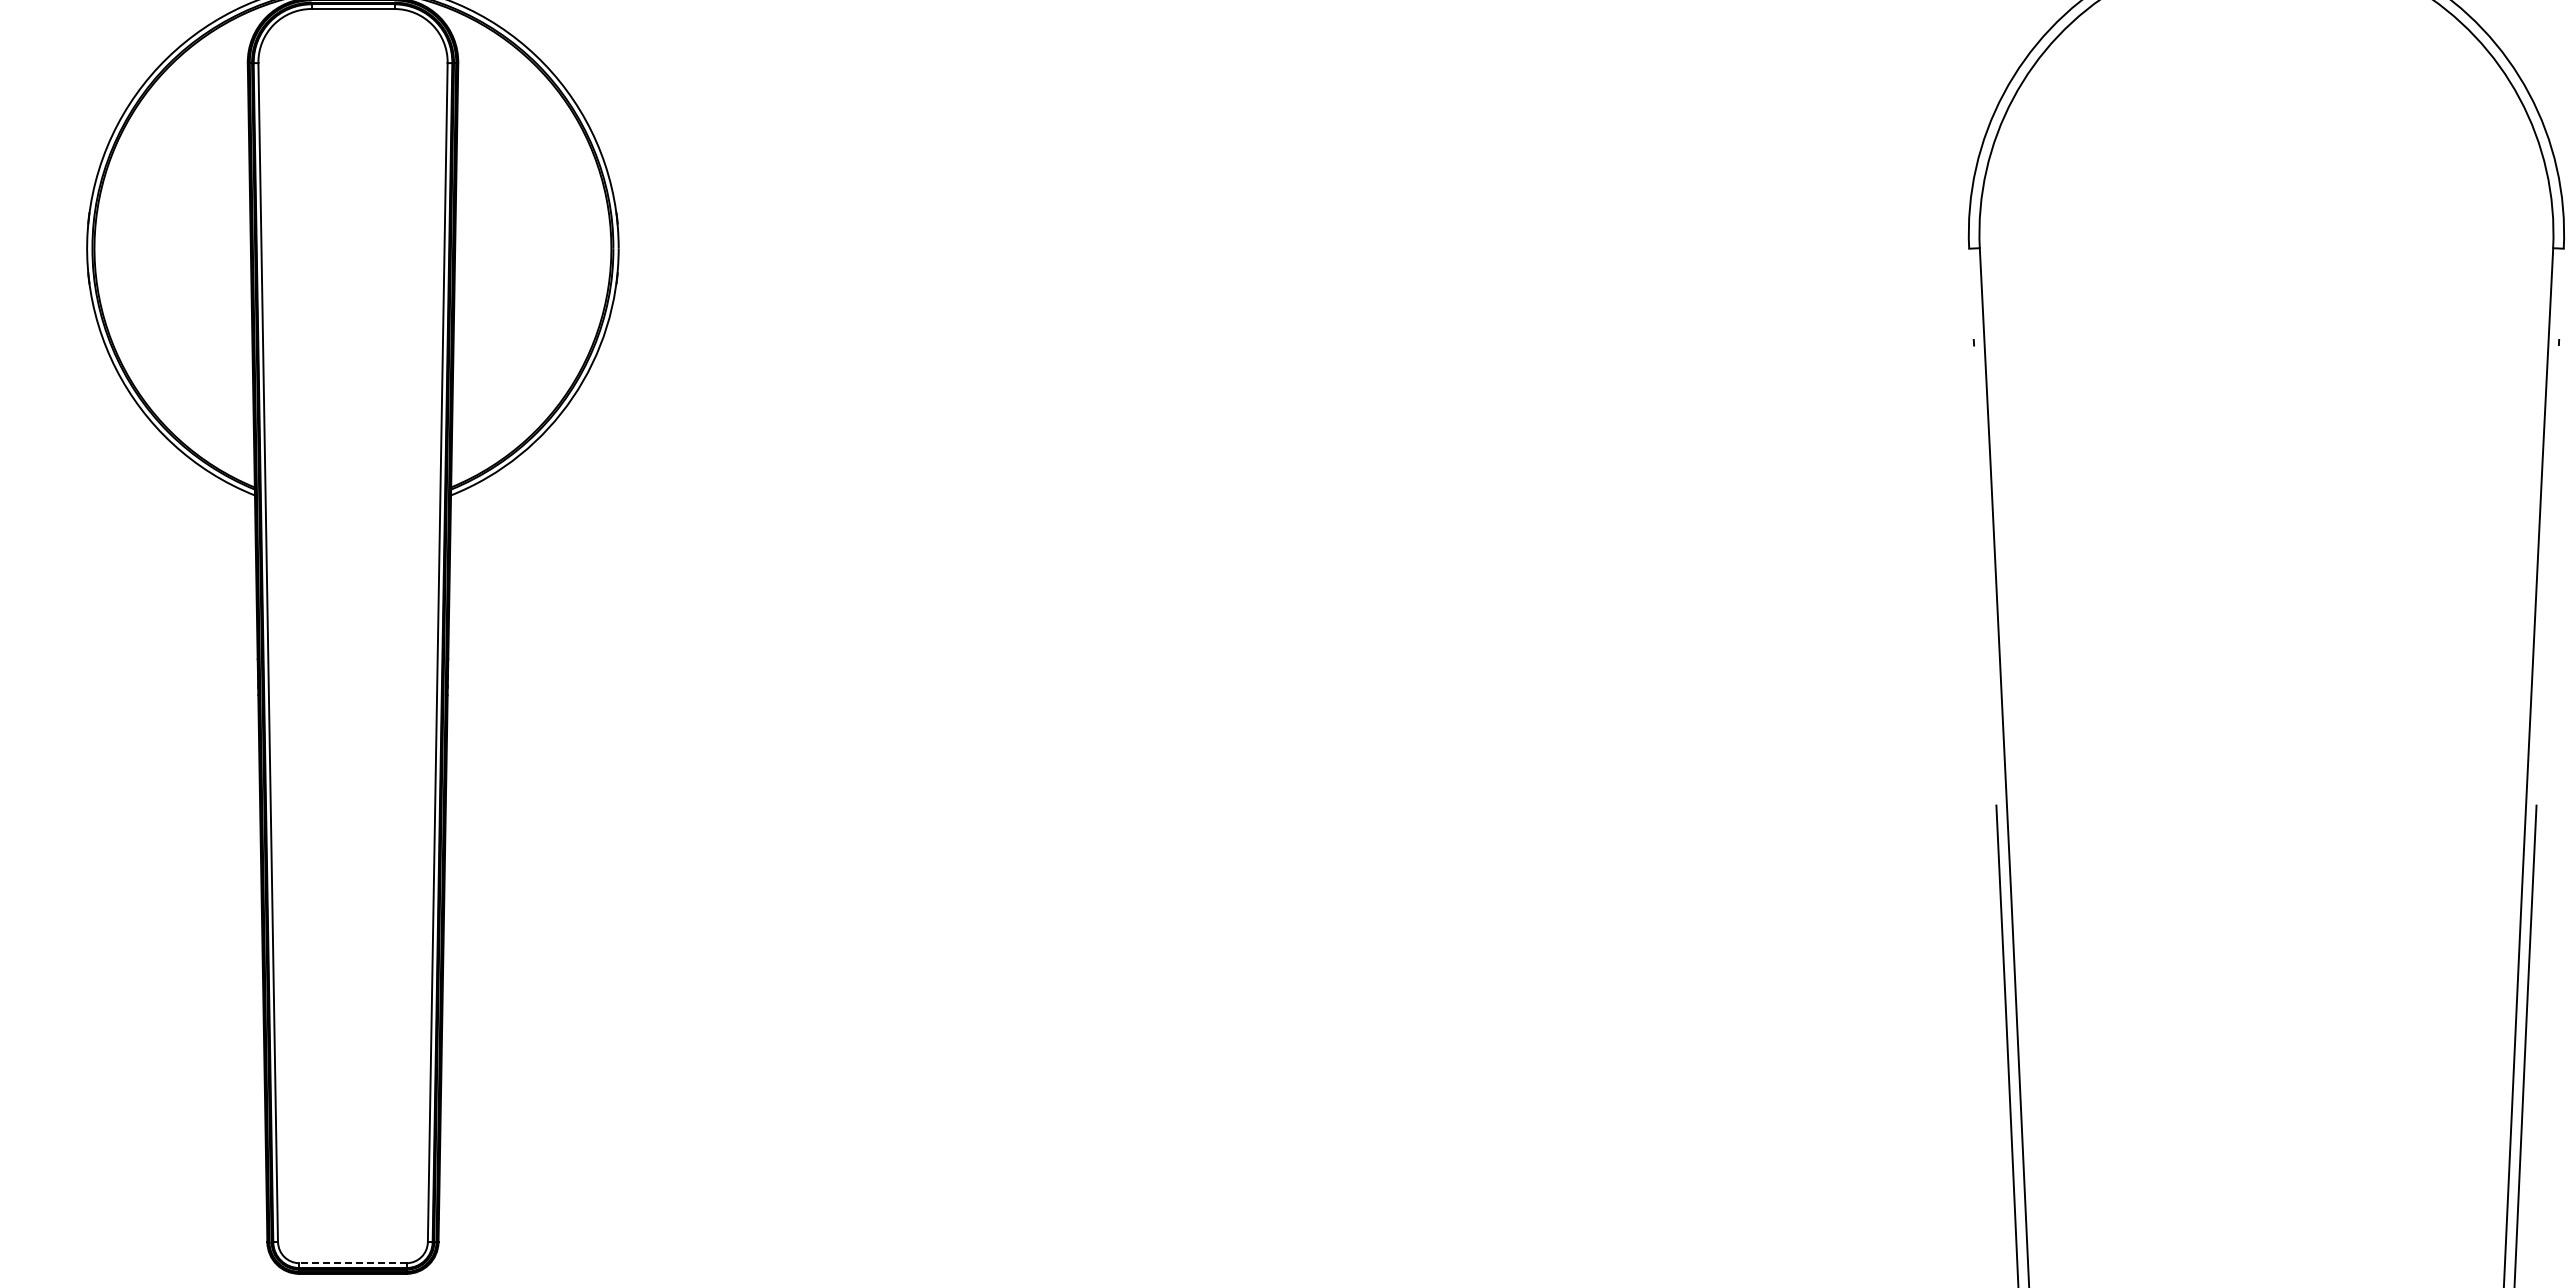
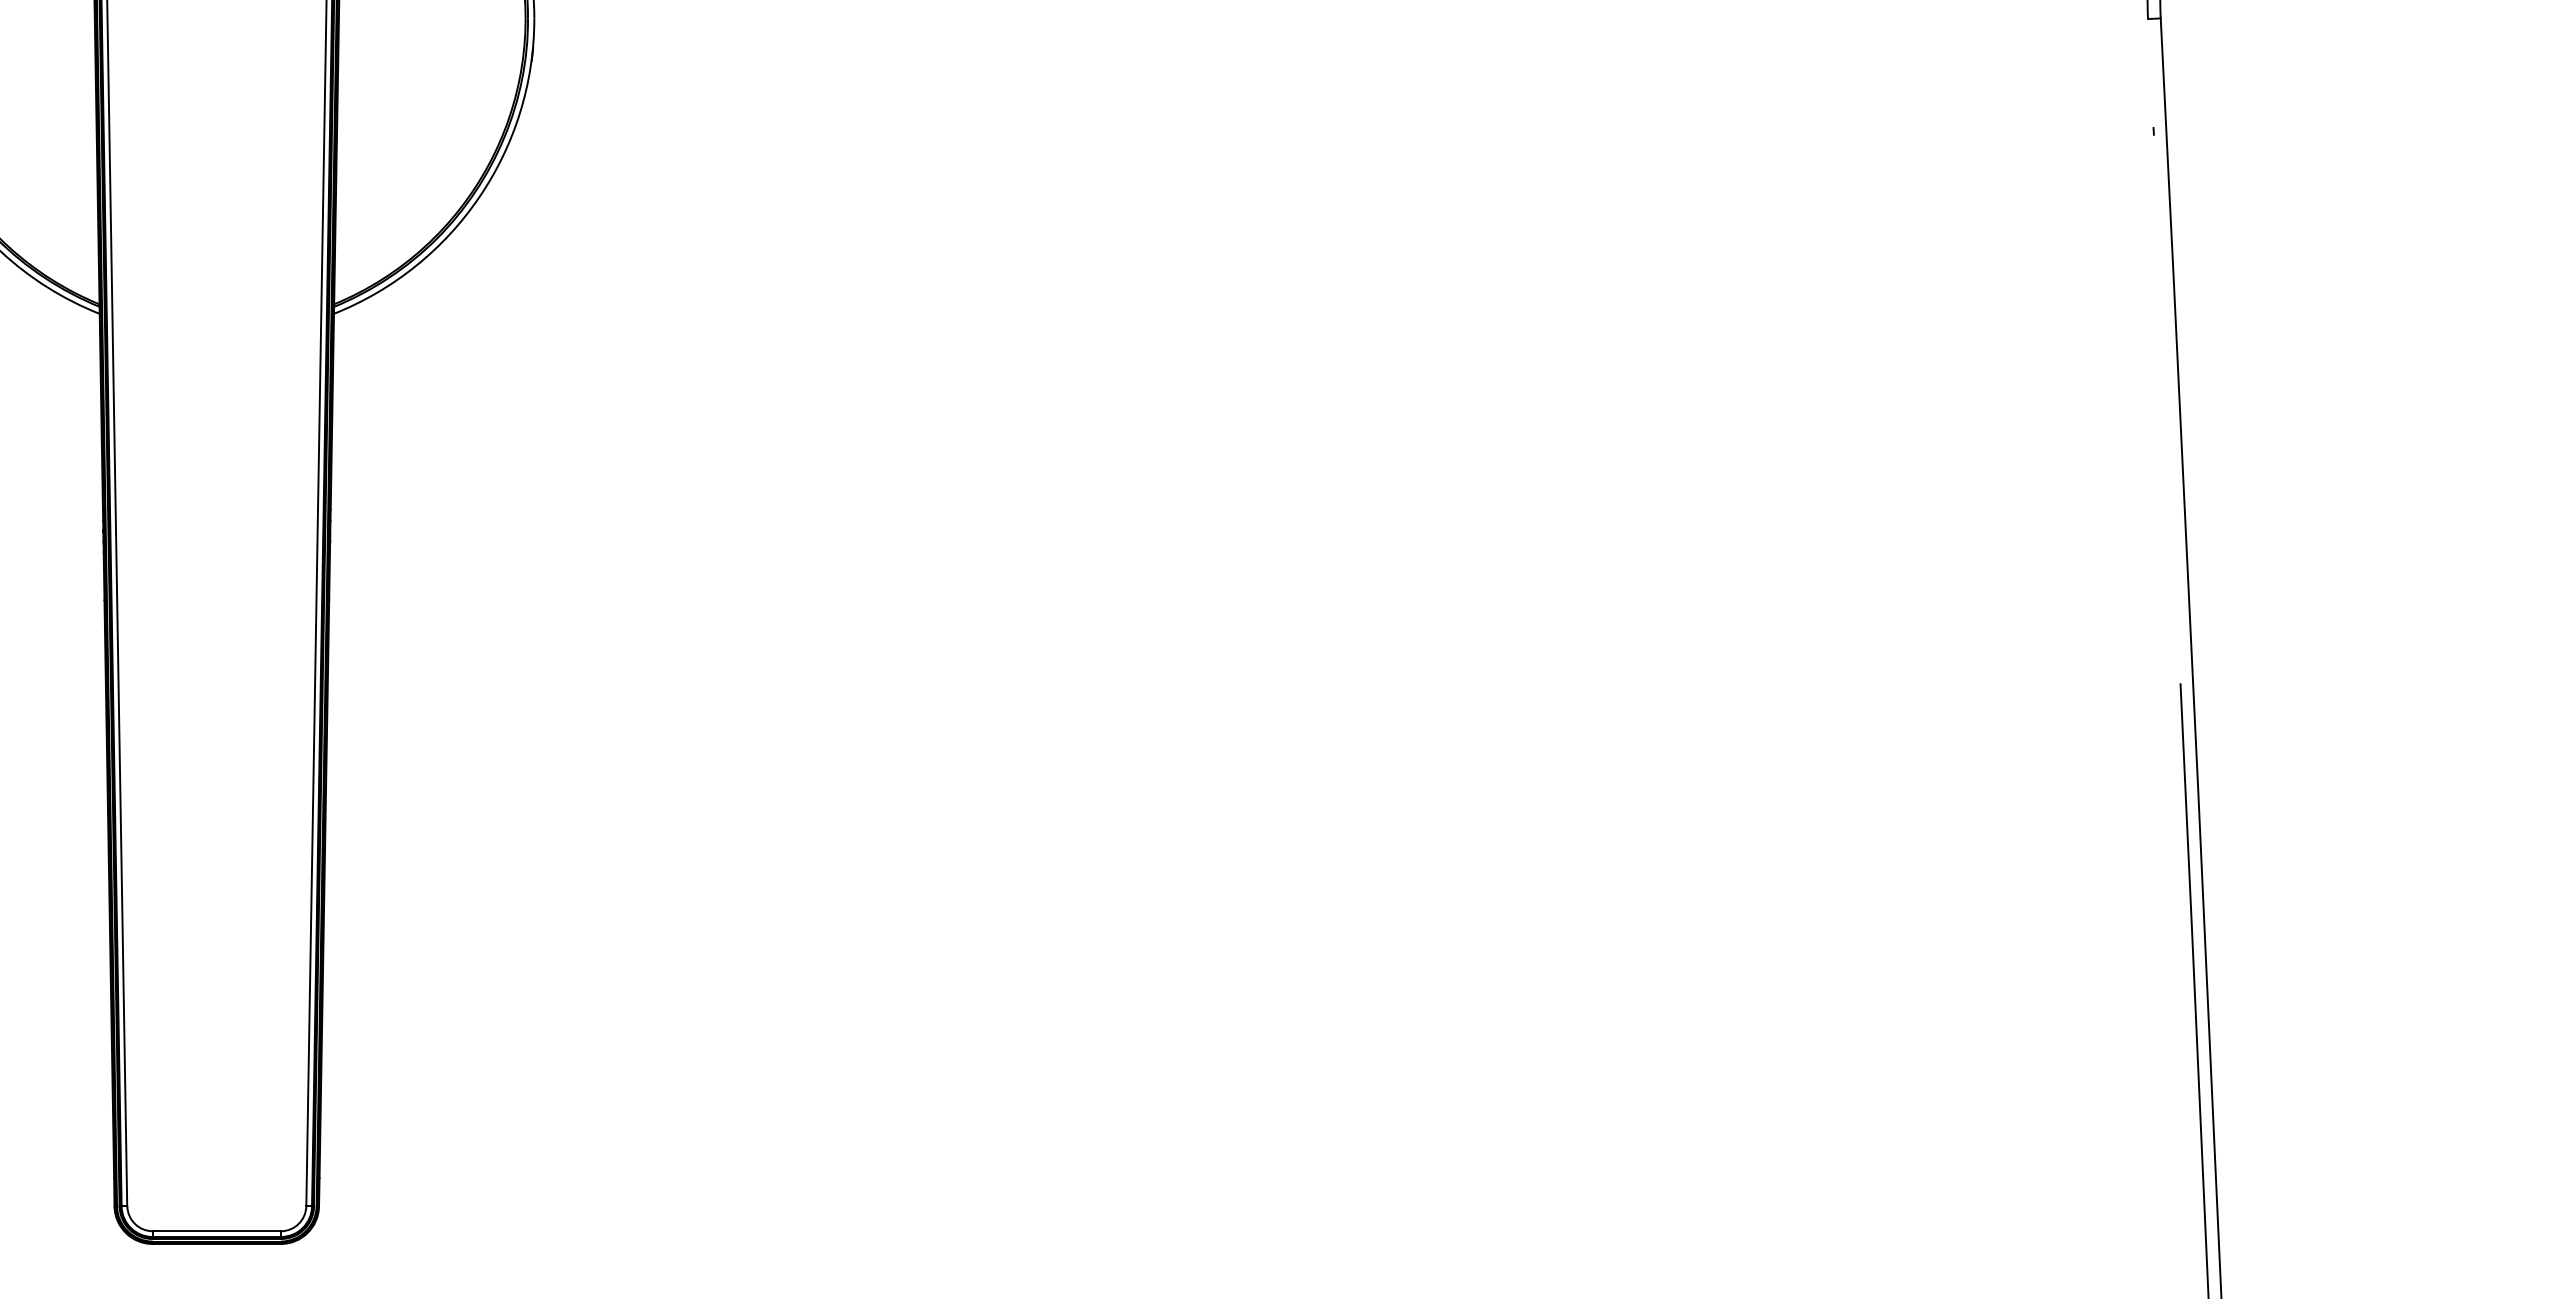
line: (352, 1263) -> (216, 1231), dashed -> solid

